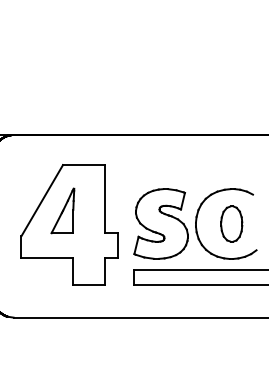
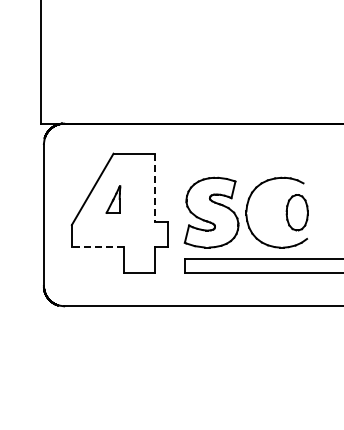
line: (105, 199) -> (155, 188), solid -> dashed
part: (63, 210) -> (113, 199), size x0.6
part: (231, 223) -> (296, 212), moved
line: (47, 257) -> (97, 246), solid -> dashed

